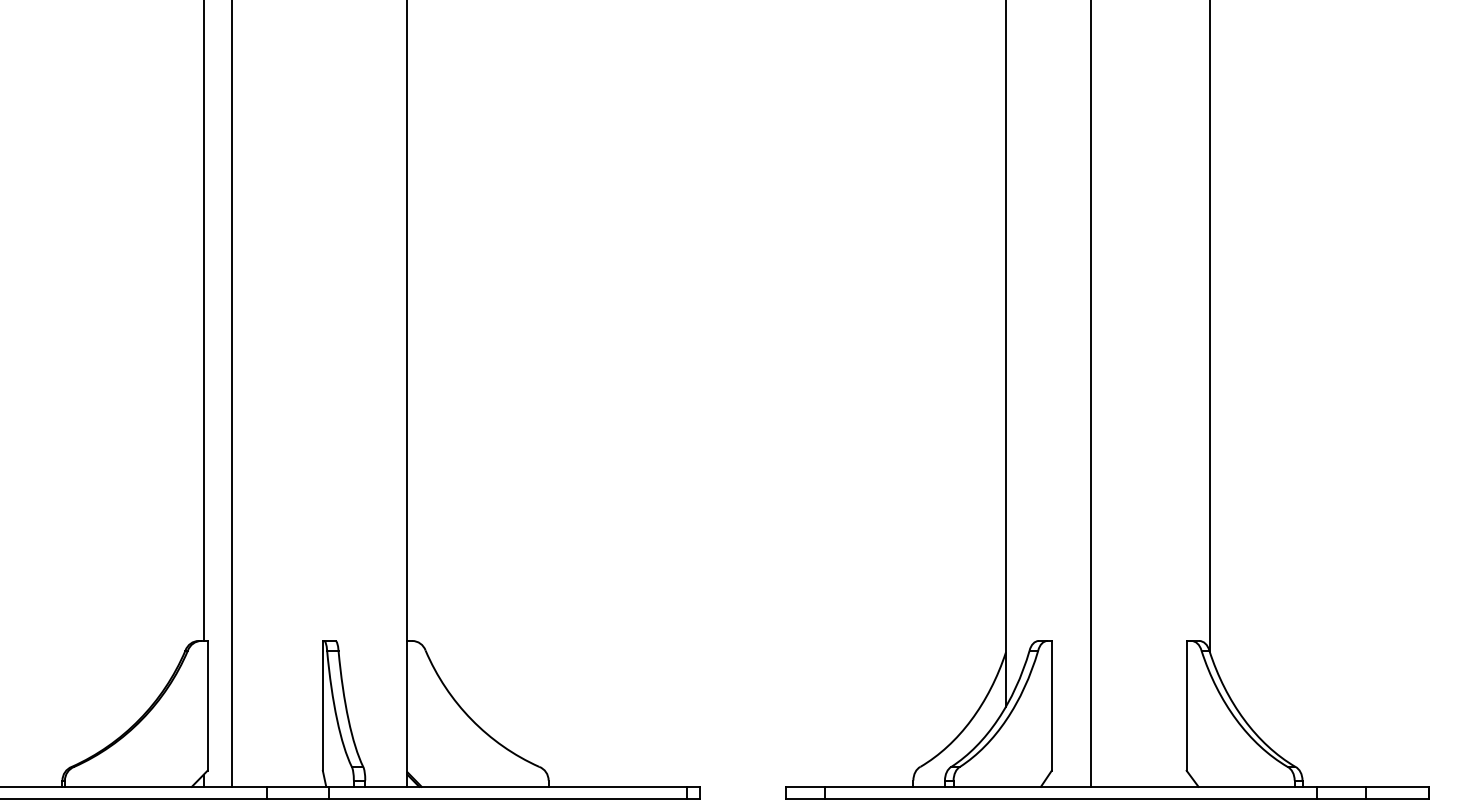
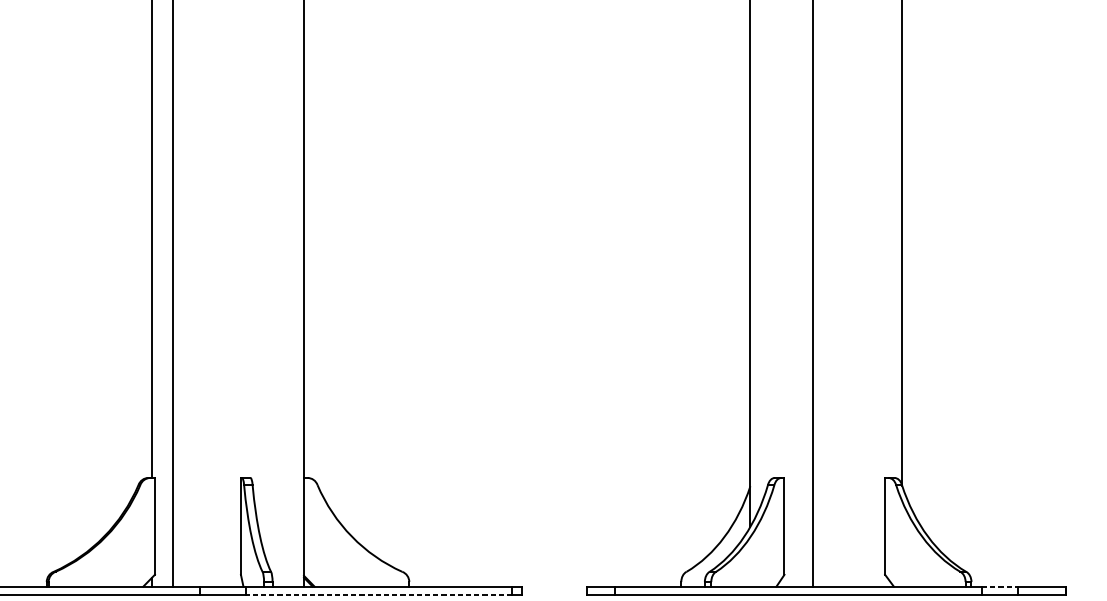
line: (1341, 786) -> (1000, 586), solid -> dashed
line: (507, 798) -> (378, 595), solid -> dashed

